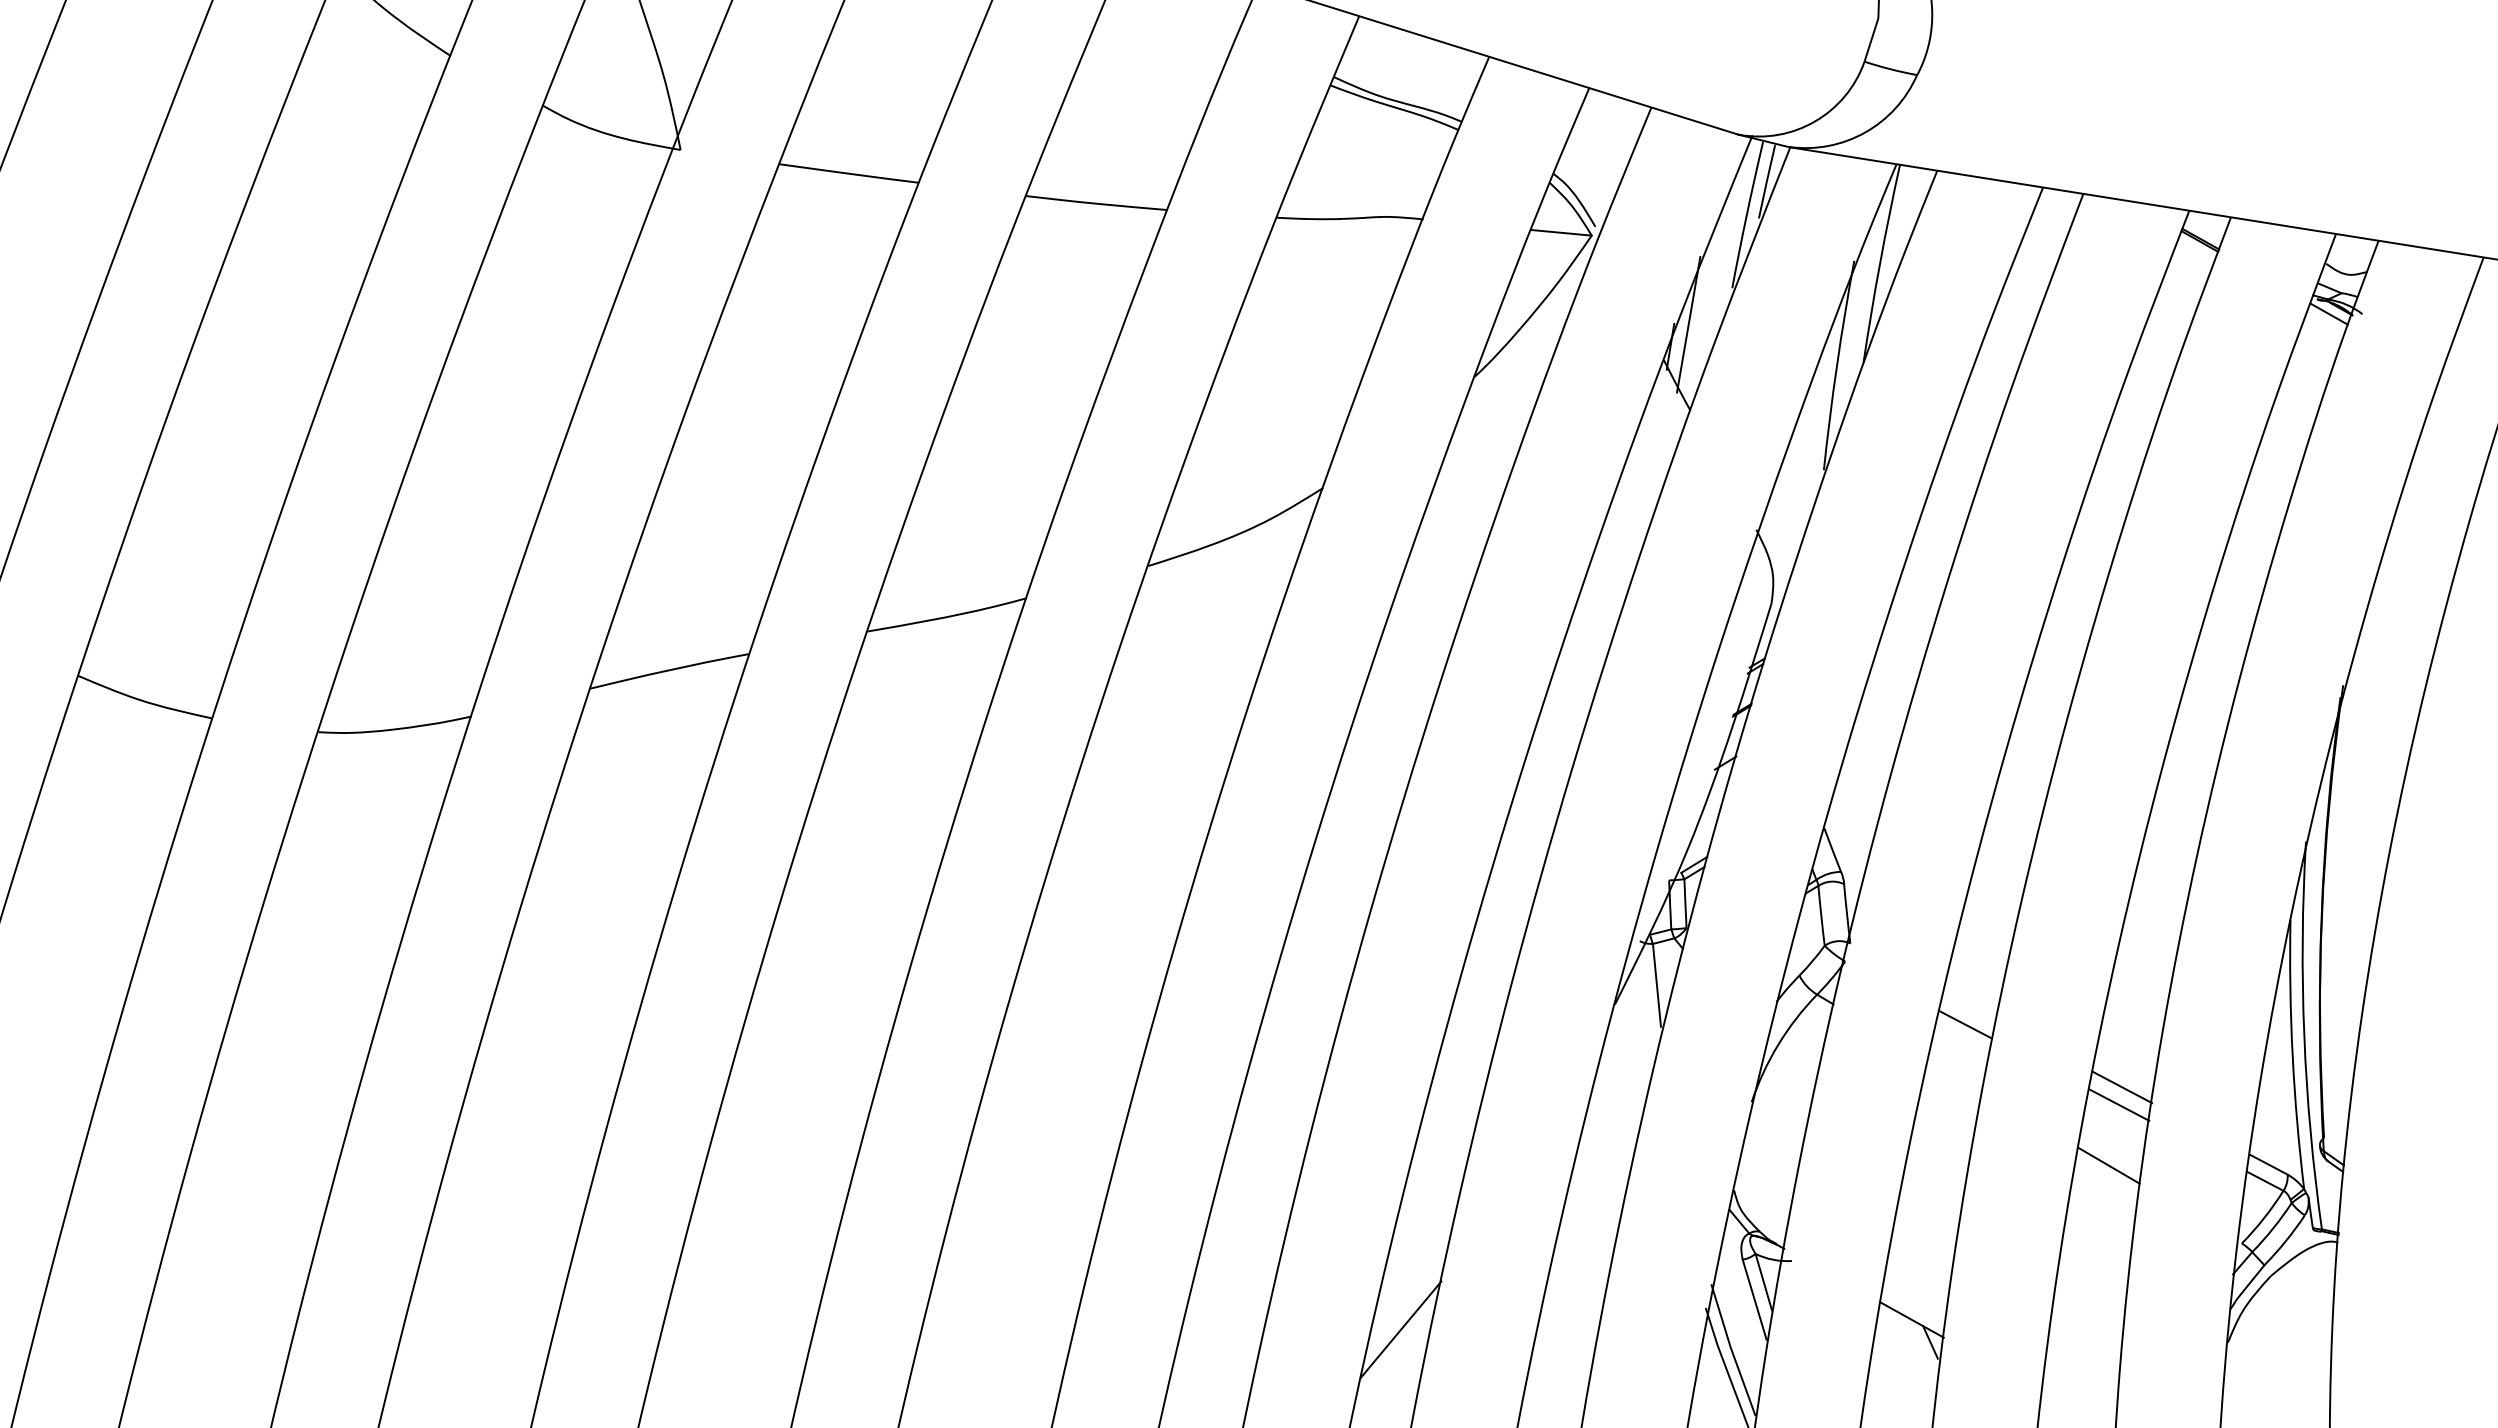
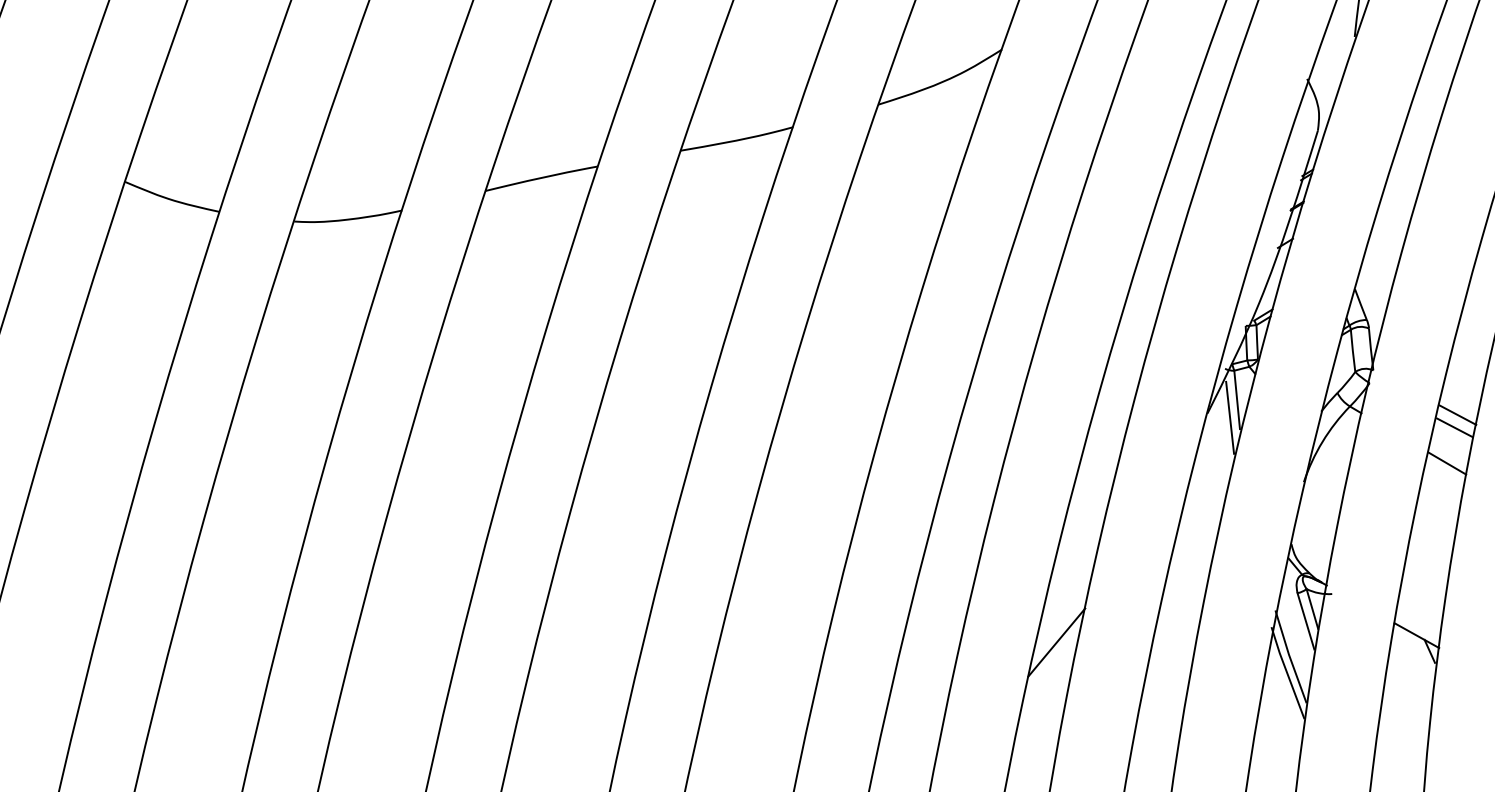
line: (1969, 1006) -> (1457, 414), added
line: (1646, 1010) -> (1229, 417), added
line: (1955, 1075) -> (1447, 463), added

